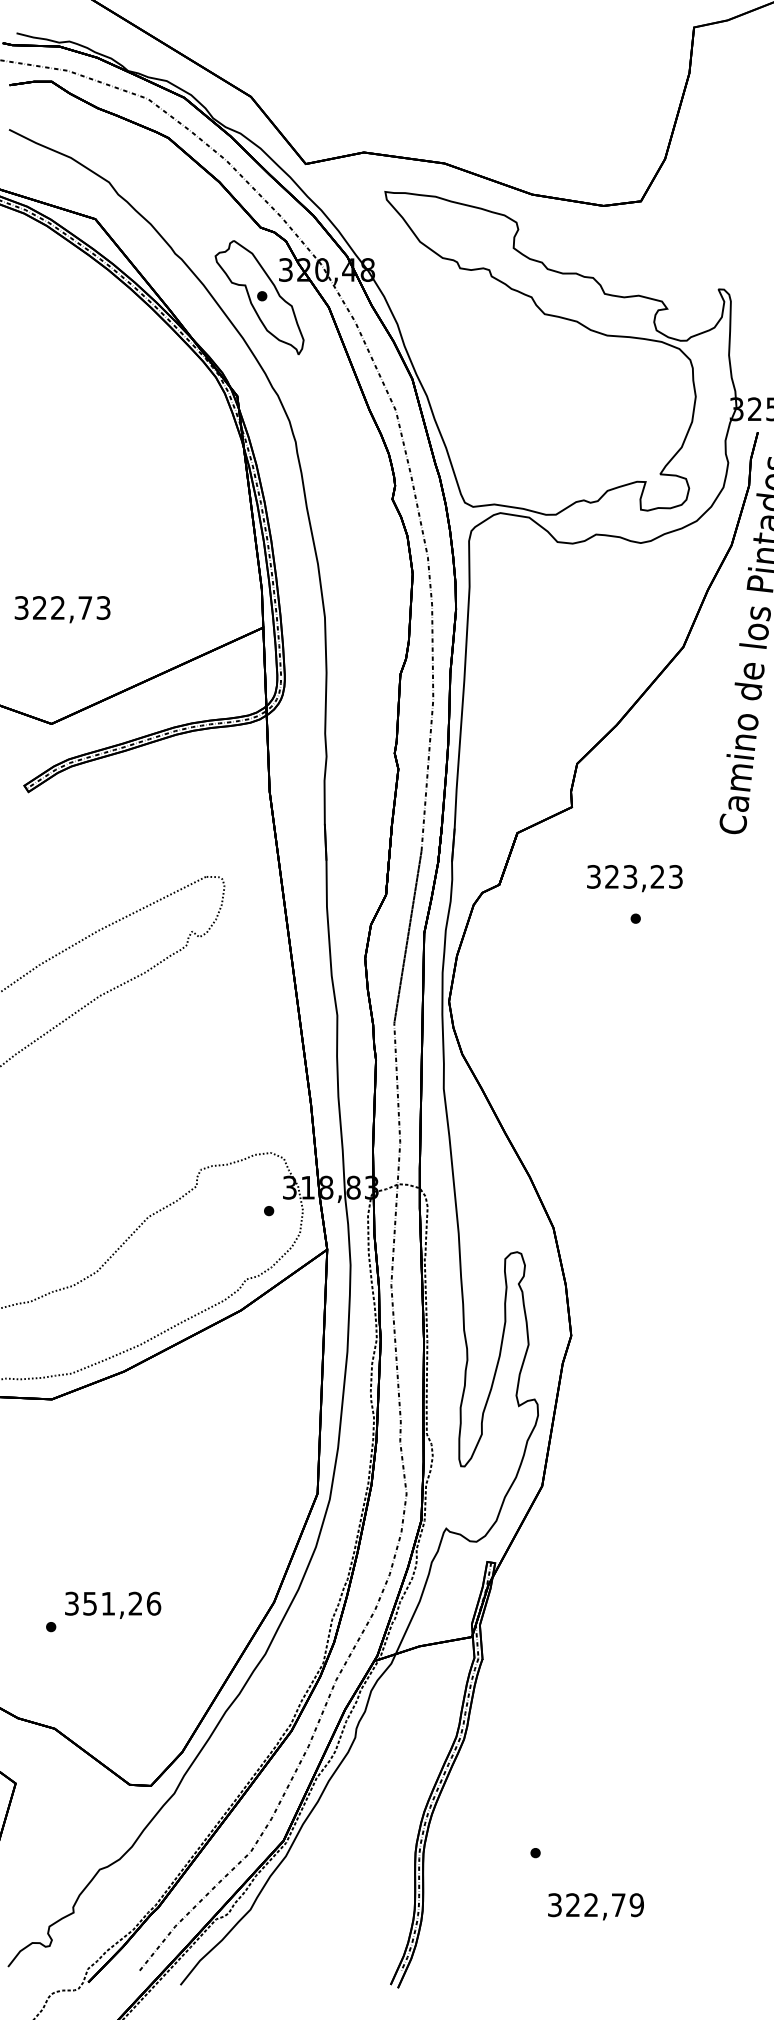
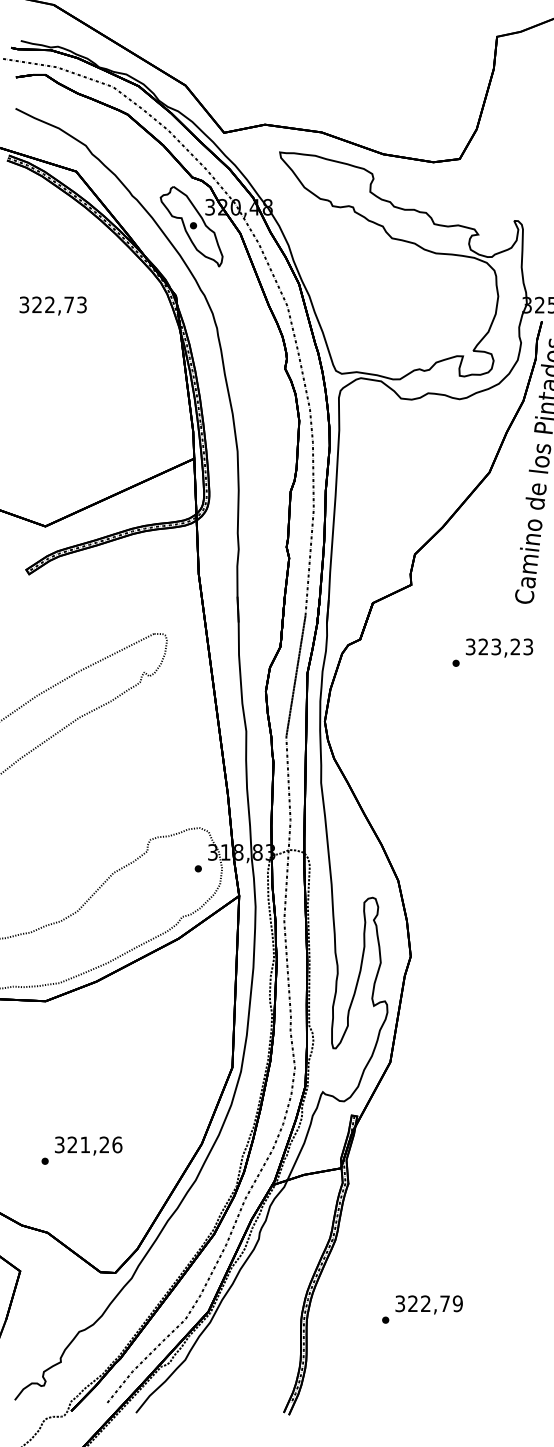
text: (61, 608) -> (52, 305), moved
text: (634, 877) -> (499, 647), moved
text: (90, 1603) -> (72, 1144), 351,26 -> 321,26
text: (595, 1906) -> (428, 1304), moved

